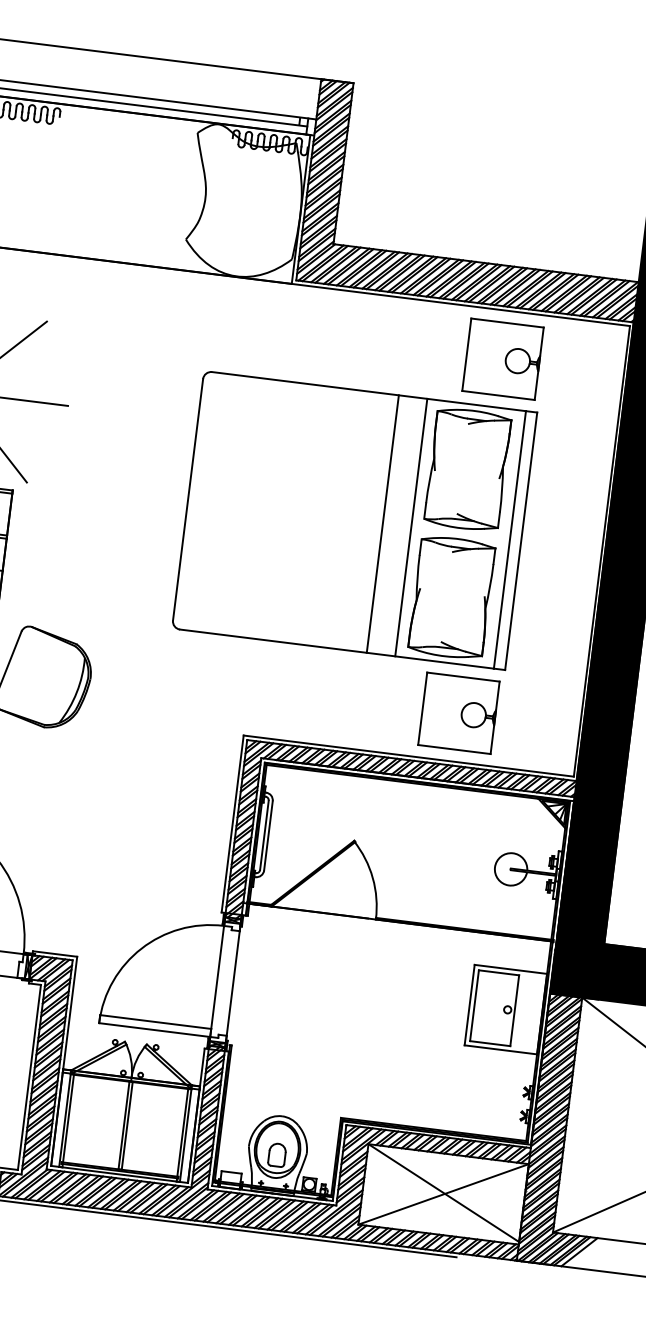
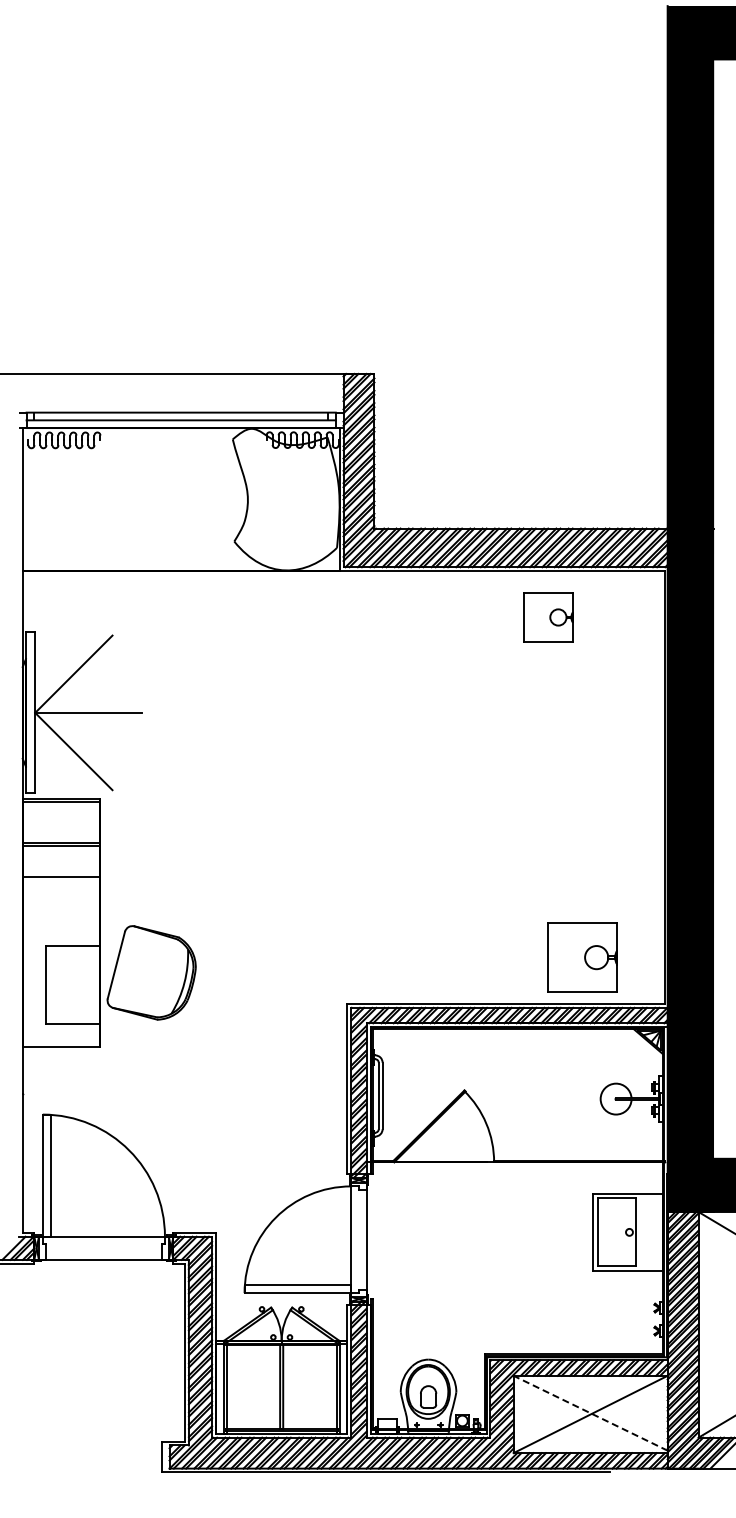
part: (503, 359) -> (548, 617), size x0.7
part: (354, 520) -> (426, 787), removed
part: (459, 713) -> (582, 957), moved
line: (443, 1193) -> (590, 1413), solid -> dashed

